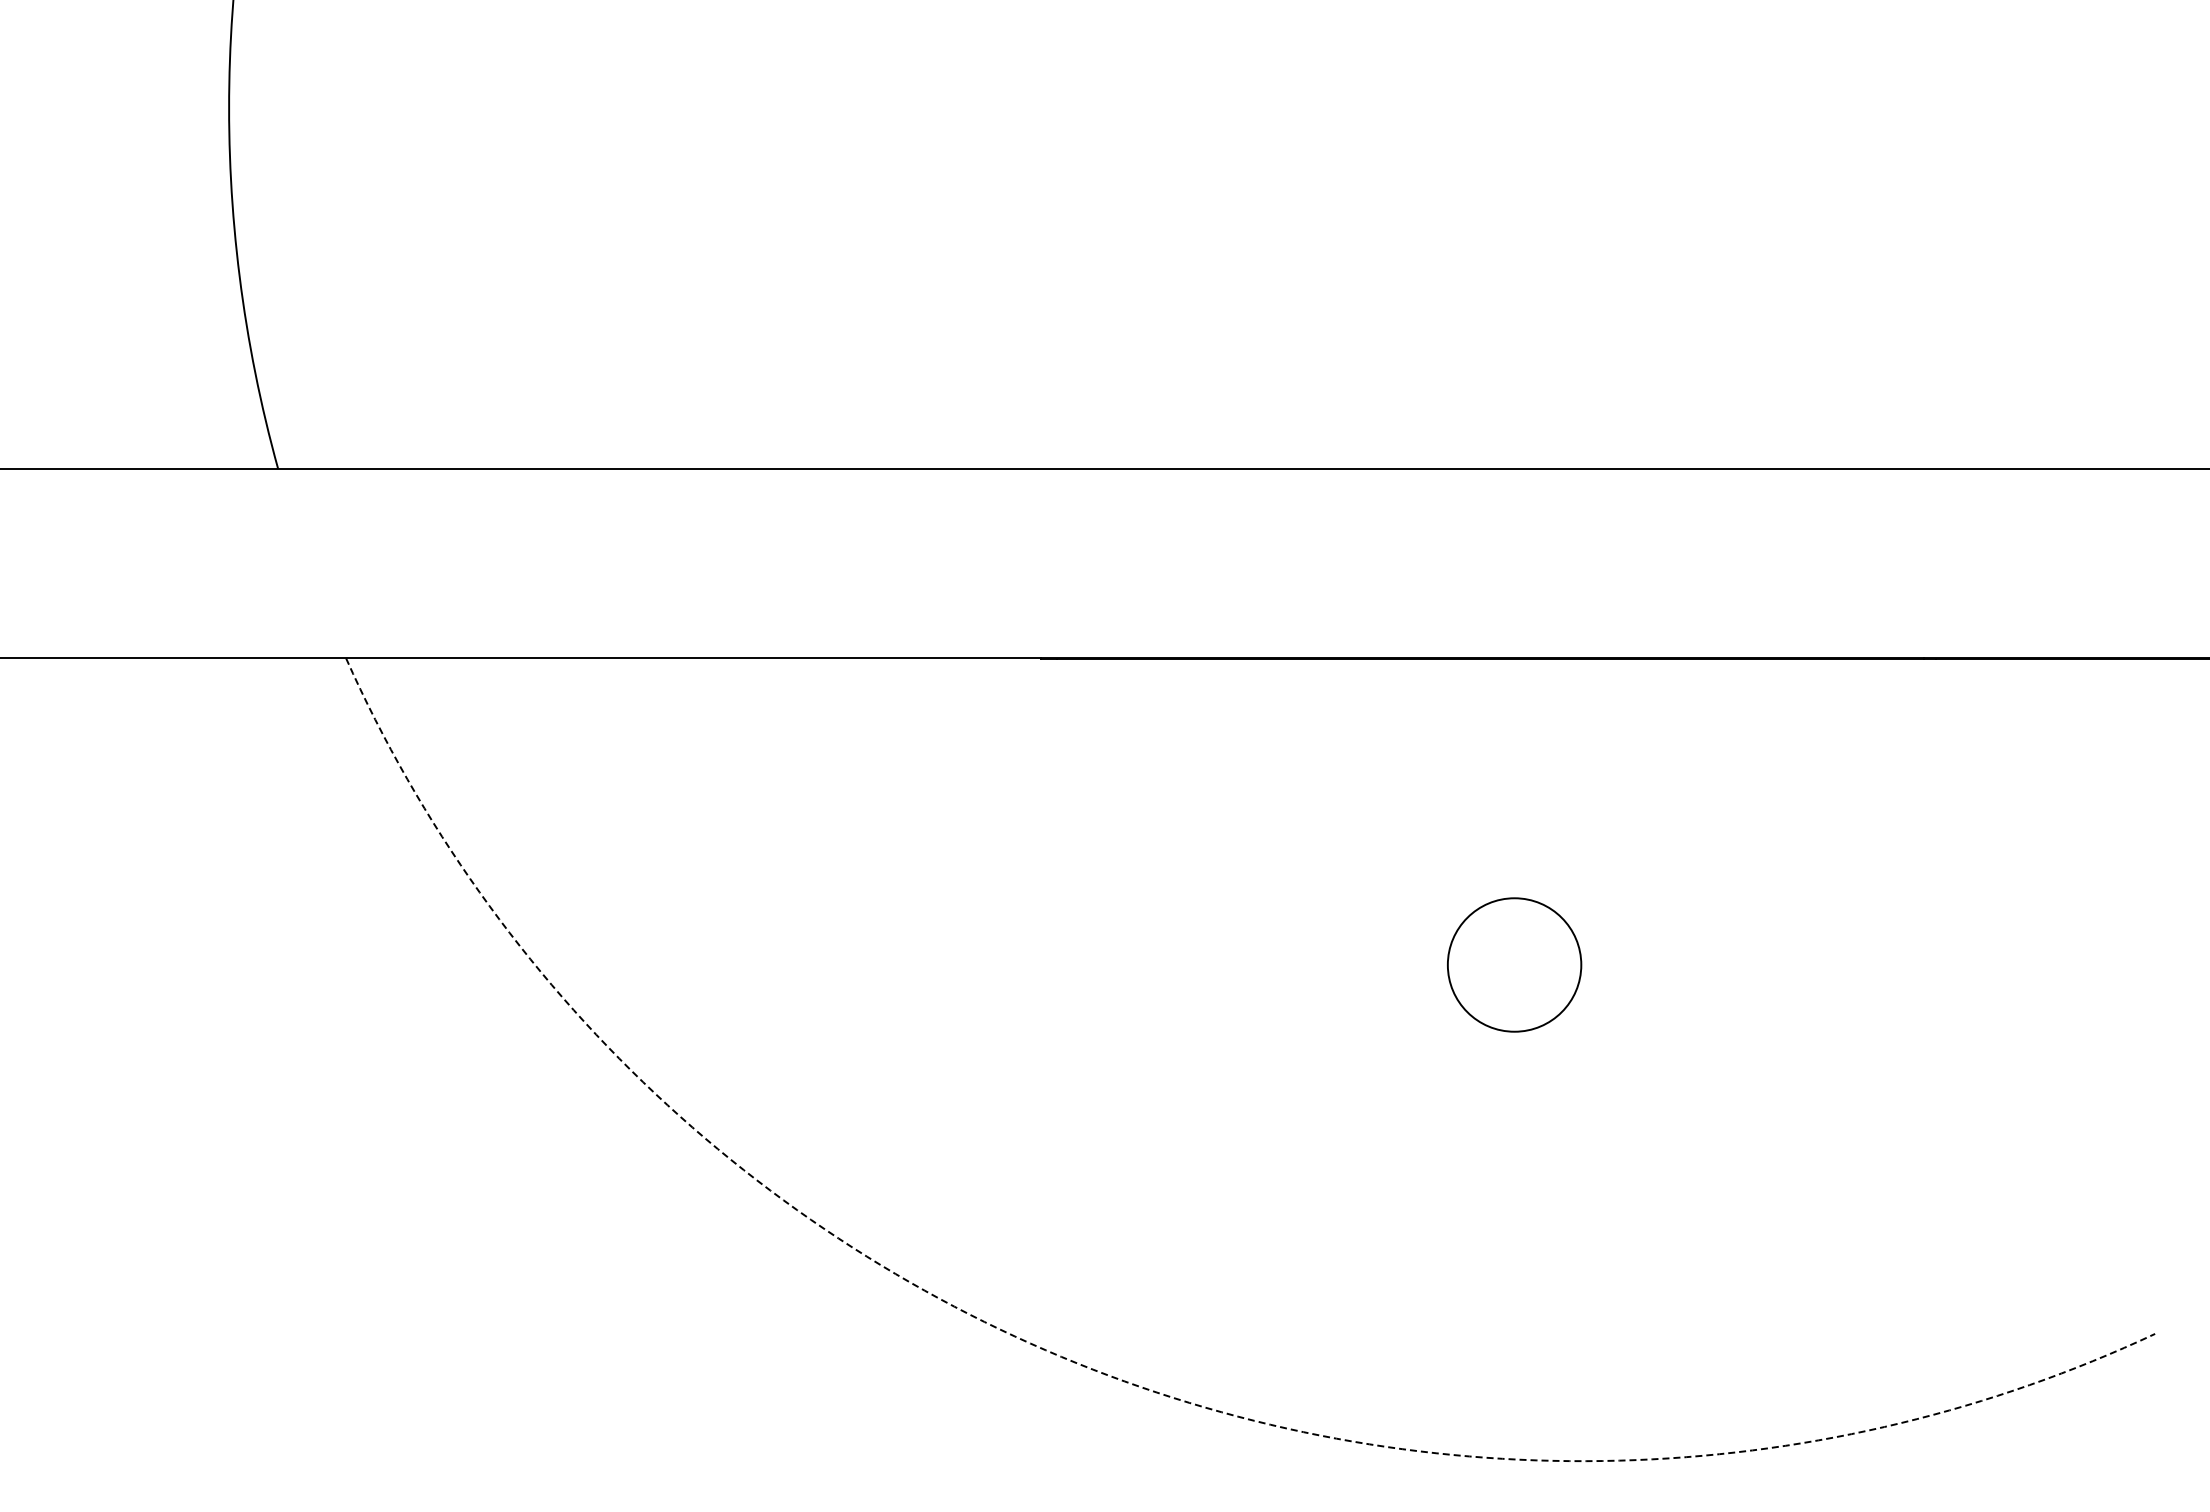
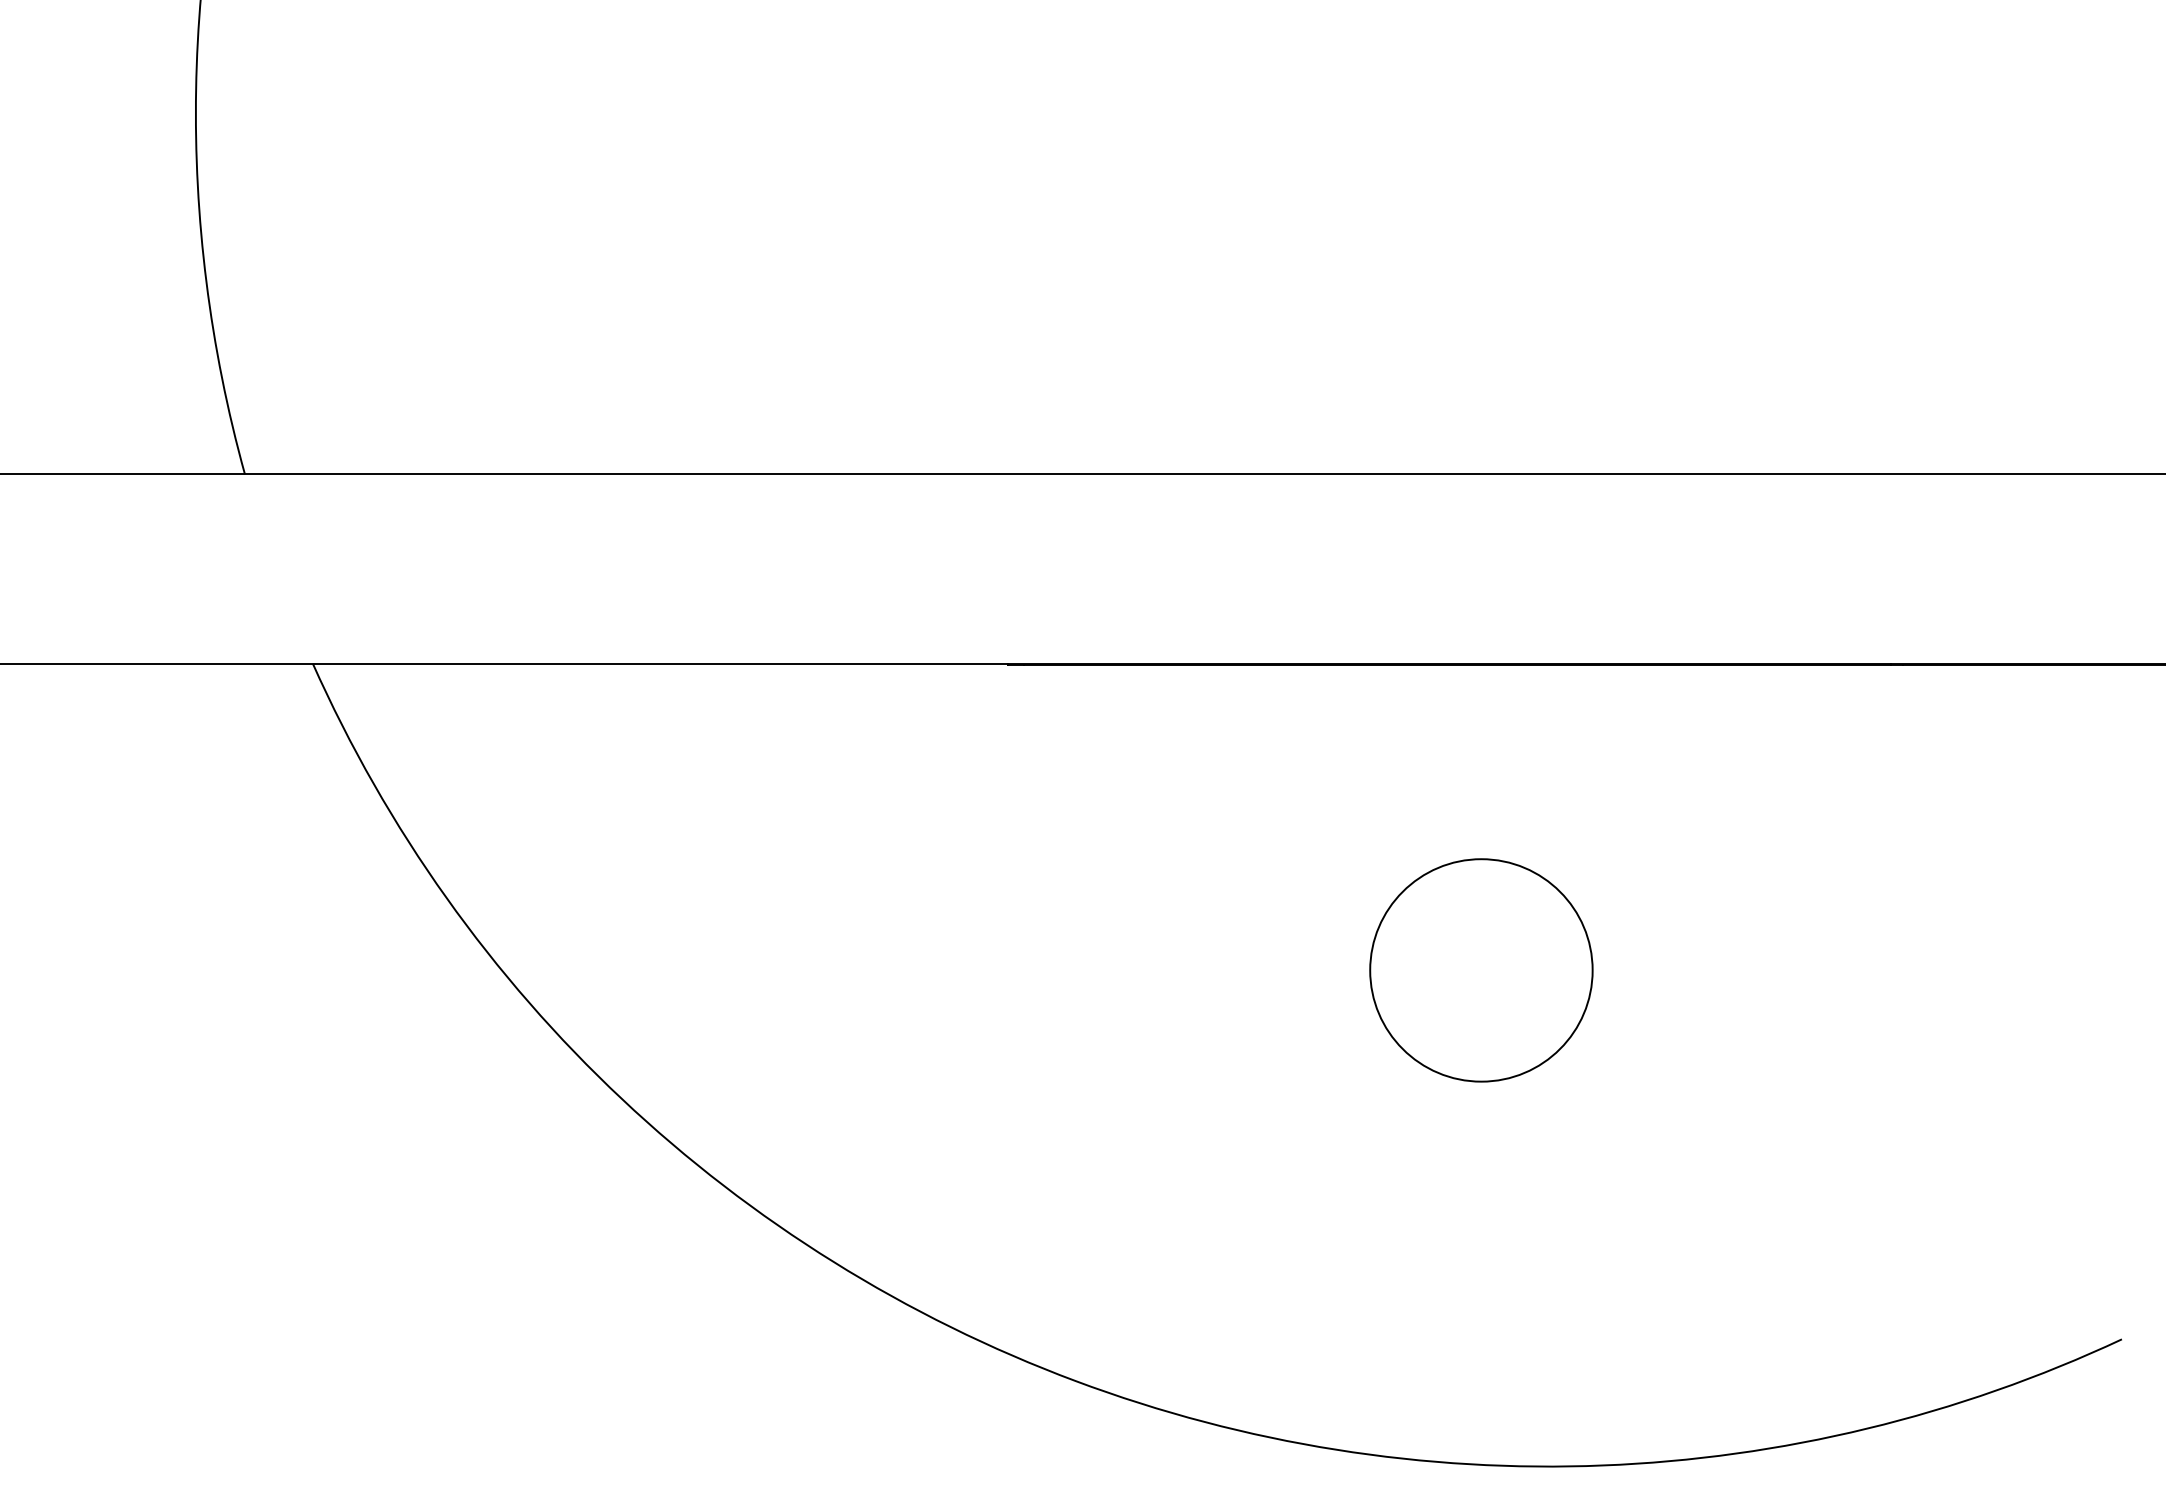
circle: (1514, 964) -> (1481, 969), size x1.67
arc: (1108, 1375) -> (1075, 1380), dashed -> solid

